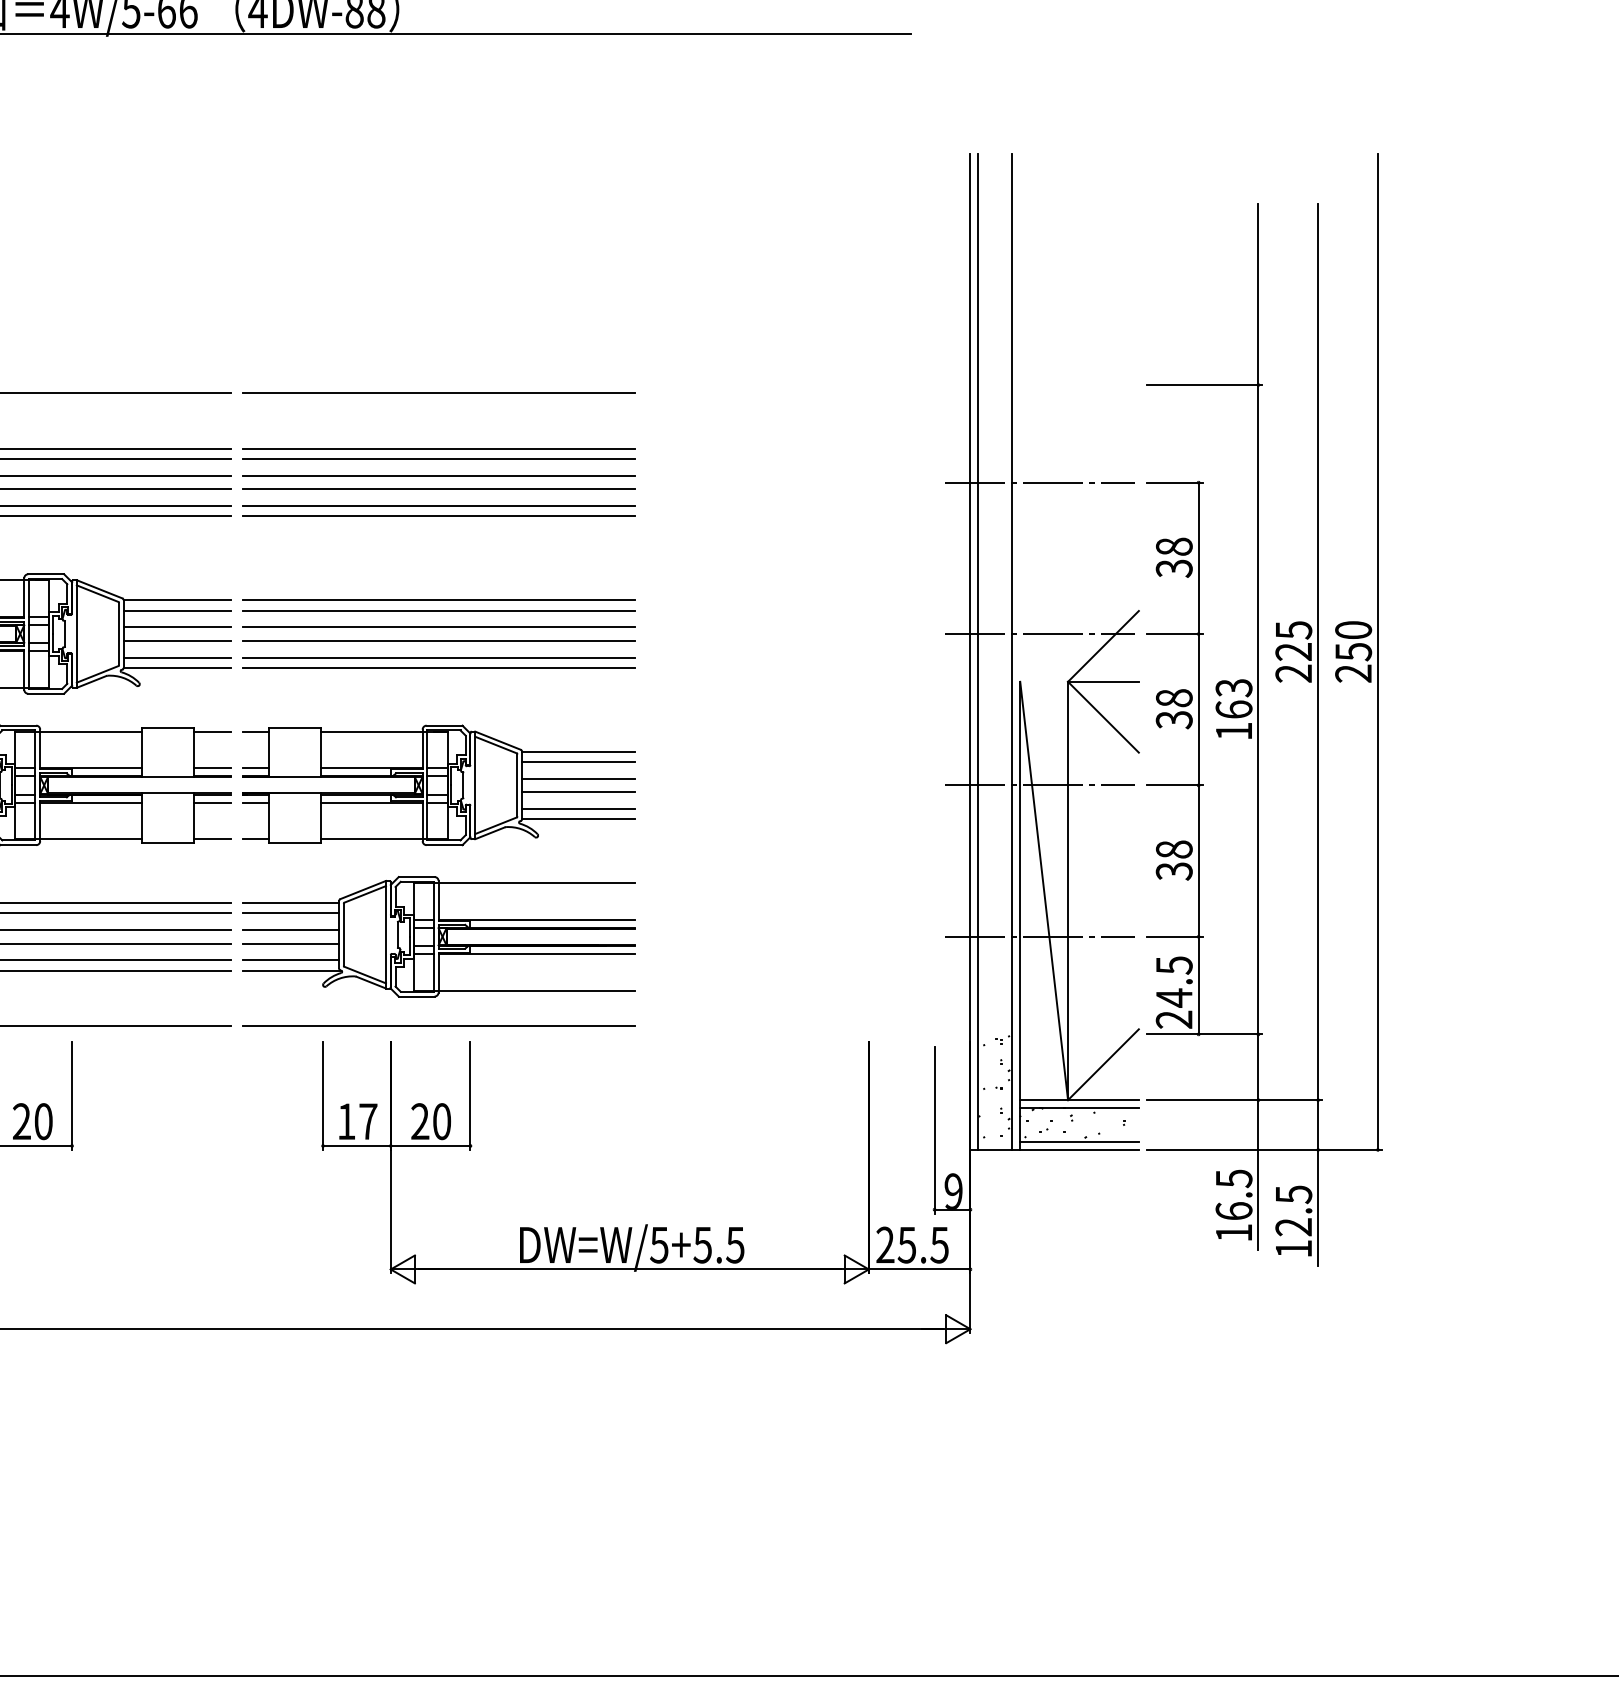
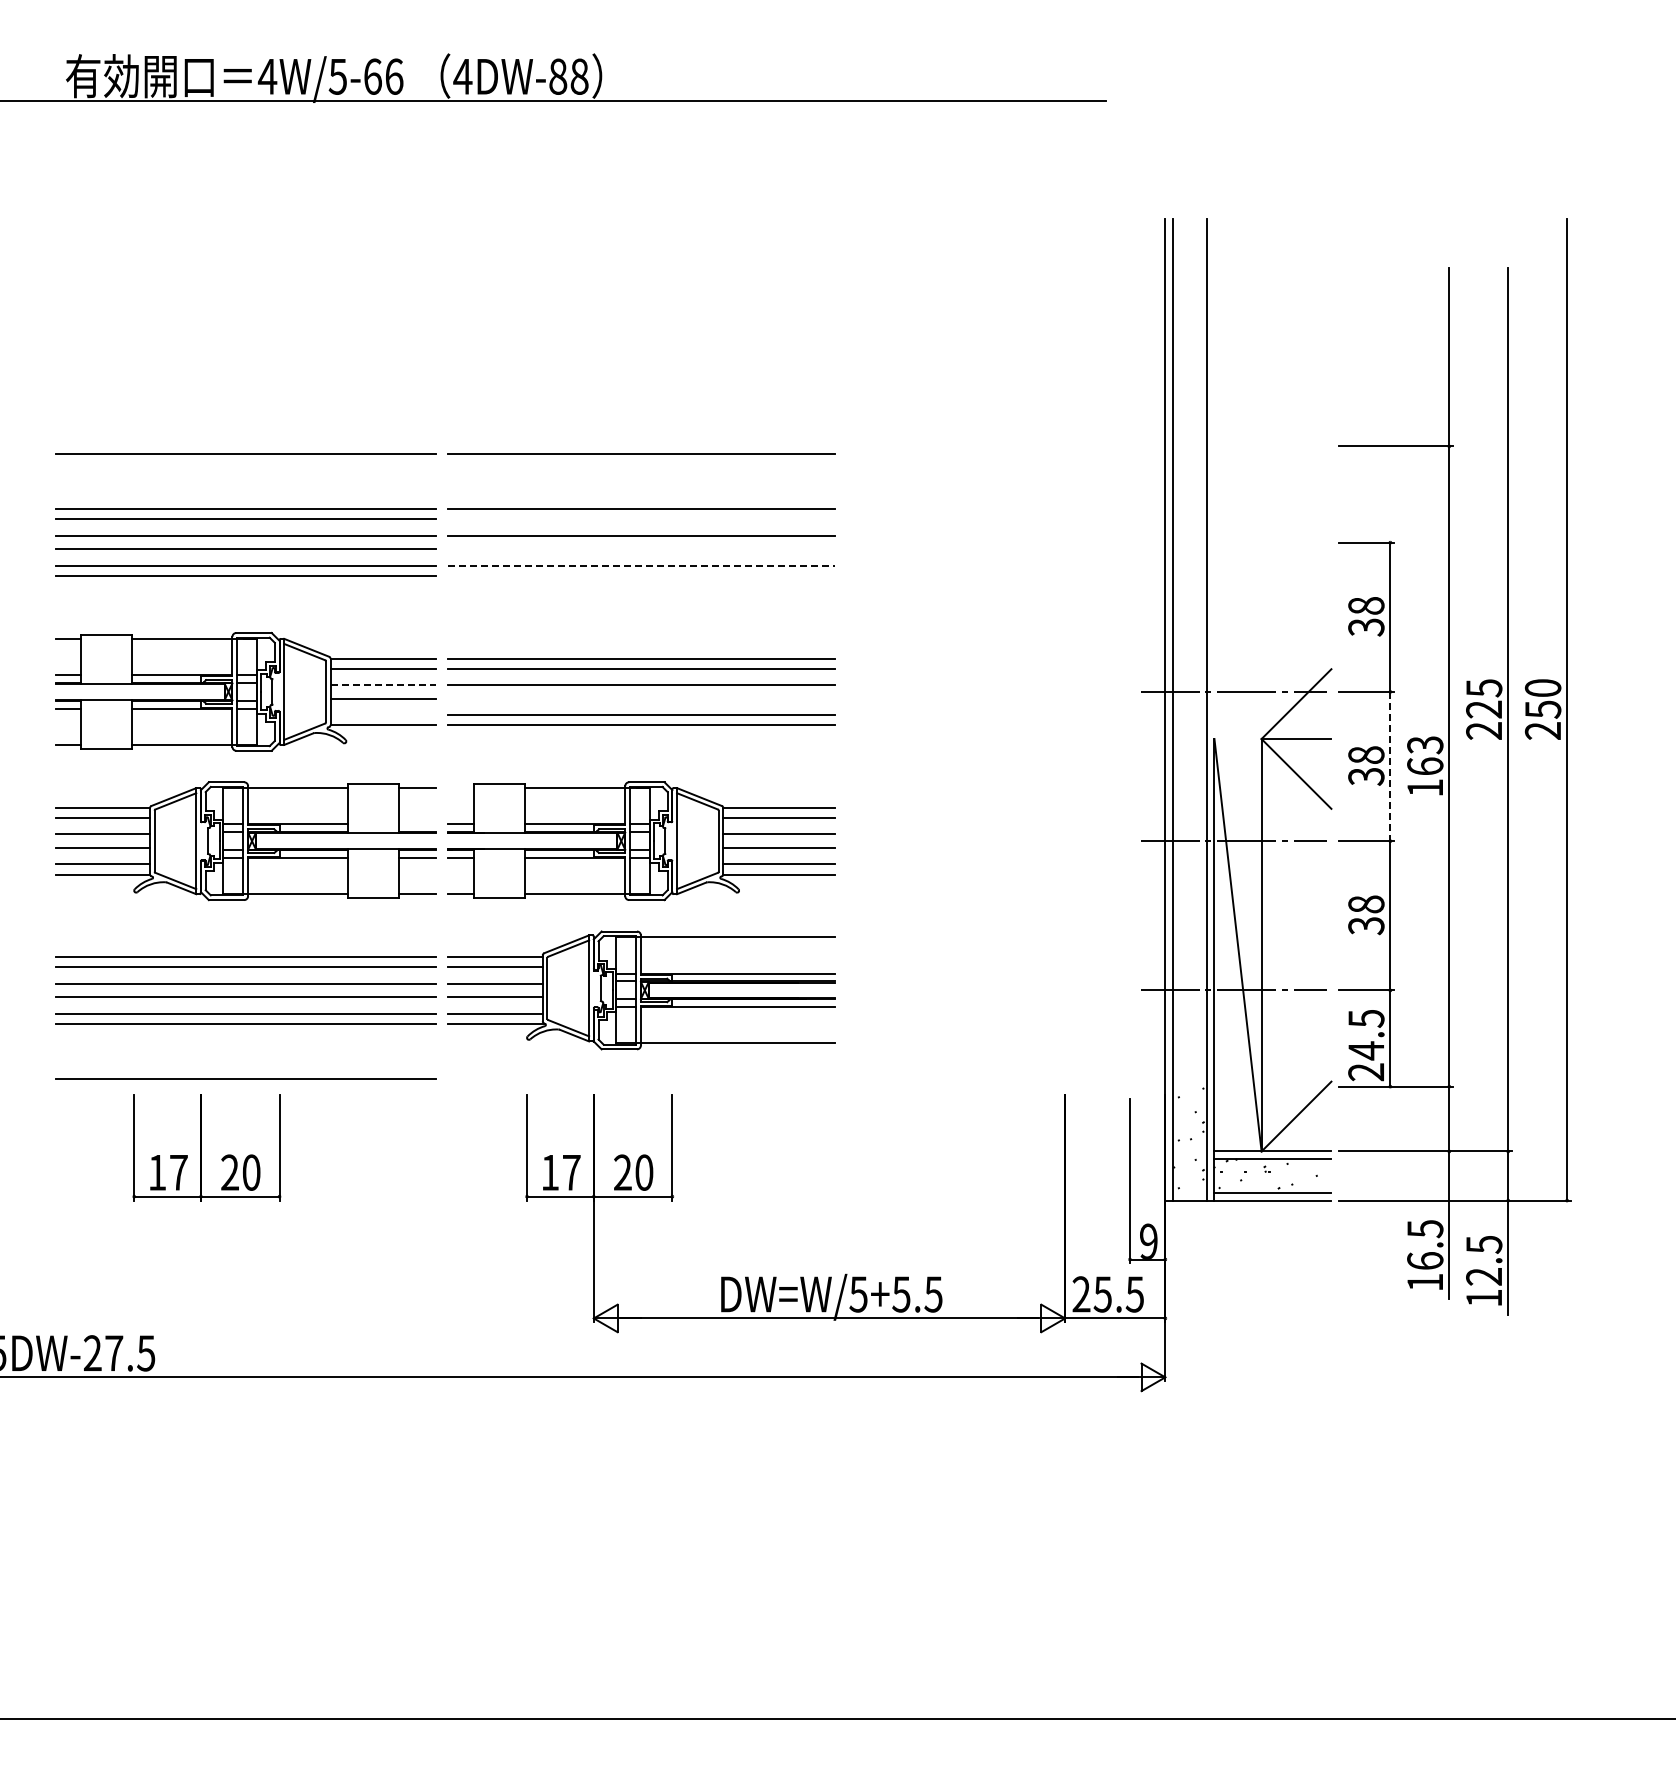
line: (439, 458) -> (641, 518), removed
line: (1039, 482) -> (1233, 542), removed
line: (439, 489) -> (641, 549), removed
line: (439, 505) -> (641, 565), solid -> dashed
line: (439, 516) -> (641, 576), removed
line: (177, 627) -> (383, 685), solid -> dashed
line: (439, 640) -> (641, 698), removed
line: (177, 657) -> (383, 715), removed
line: (1198, 709) -> (1390, 766), solid -> dashed
line: (256, 731) -> (461, 788), removed
line: (211, 768) -> (417, 824), removed
line: (439, 1026) -> (641, 1078), removed

